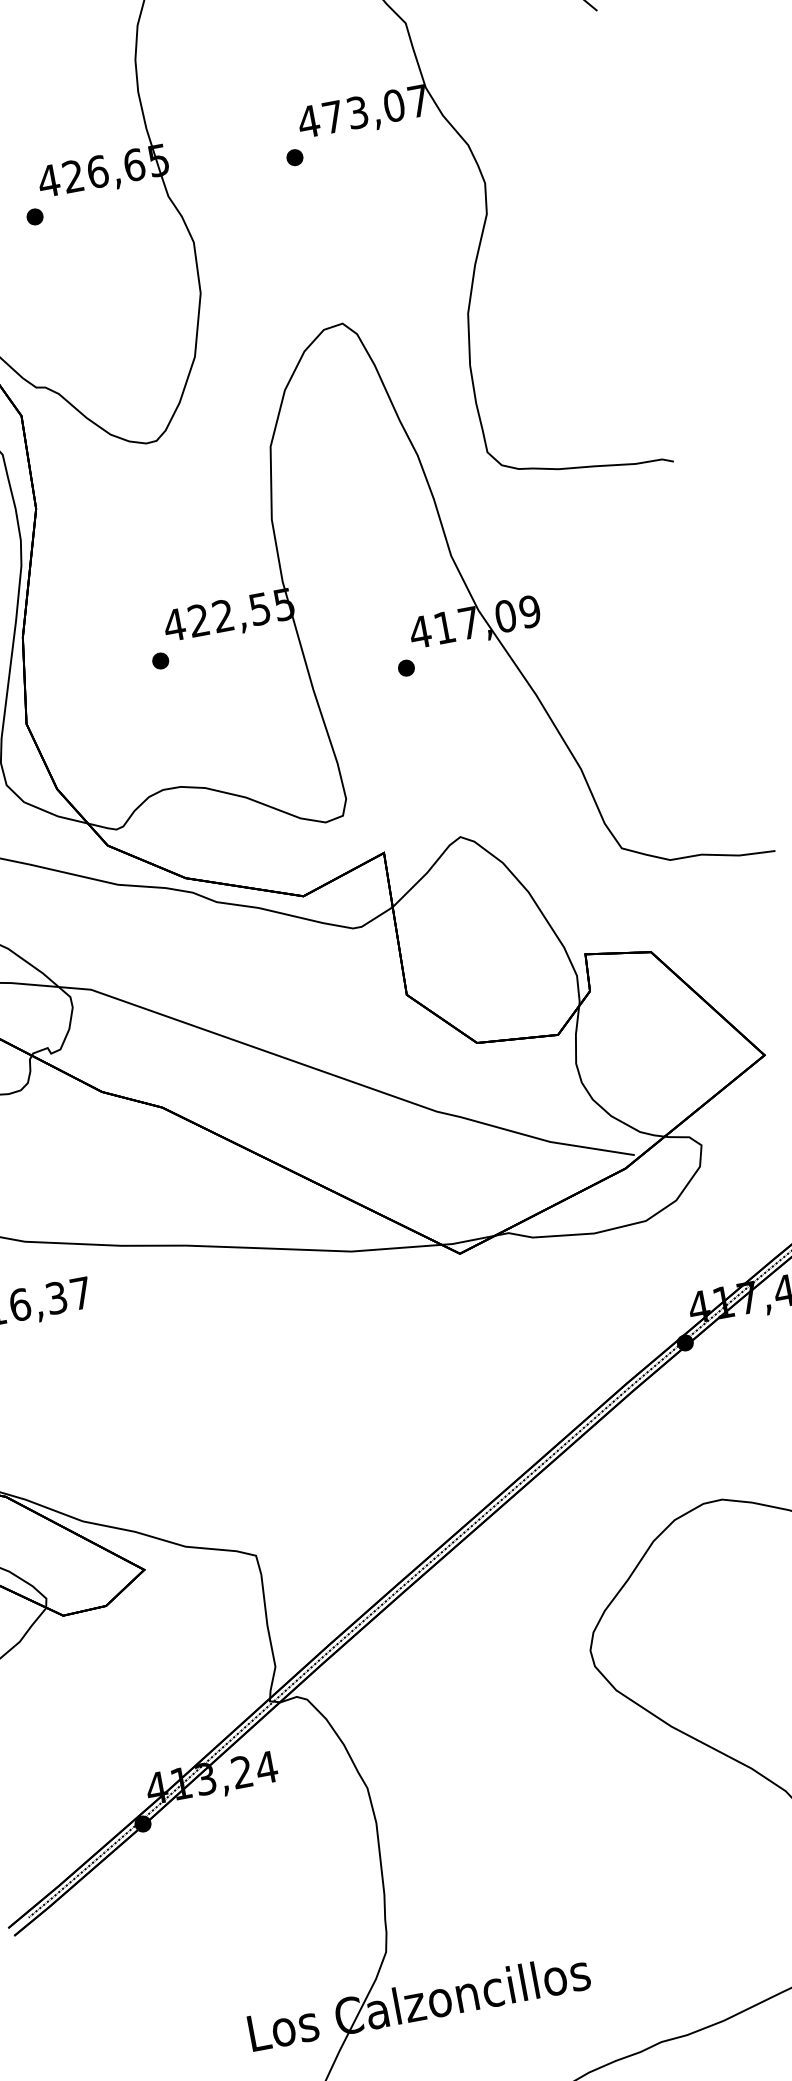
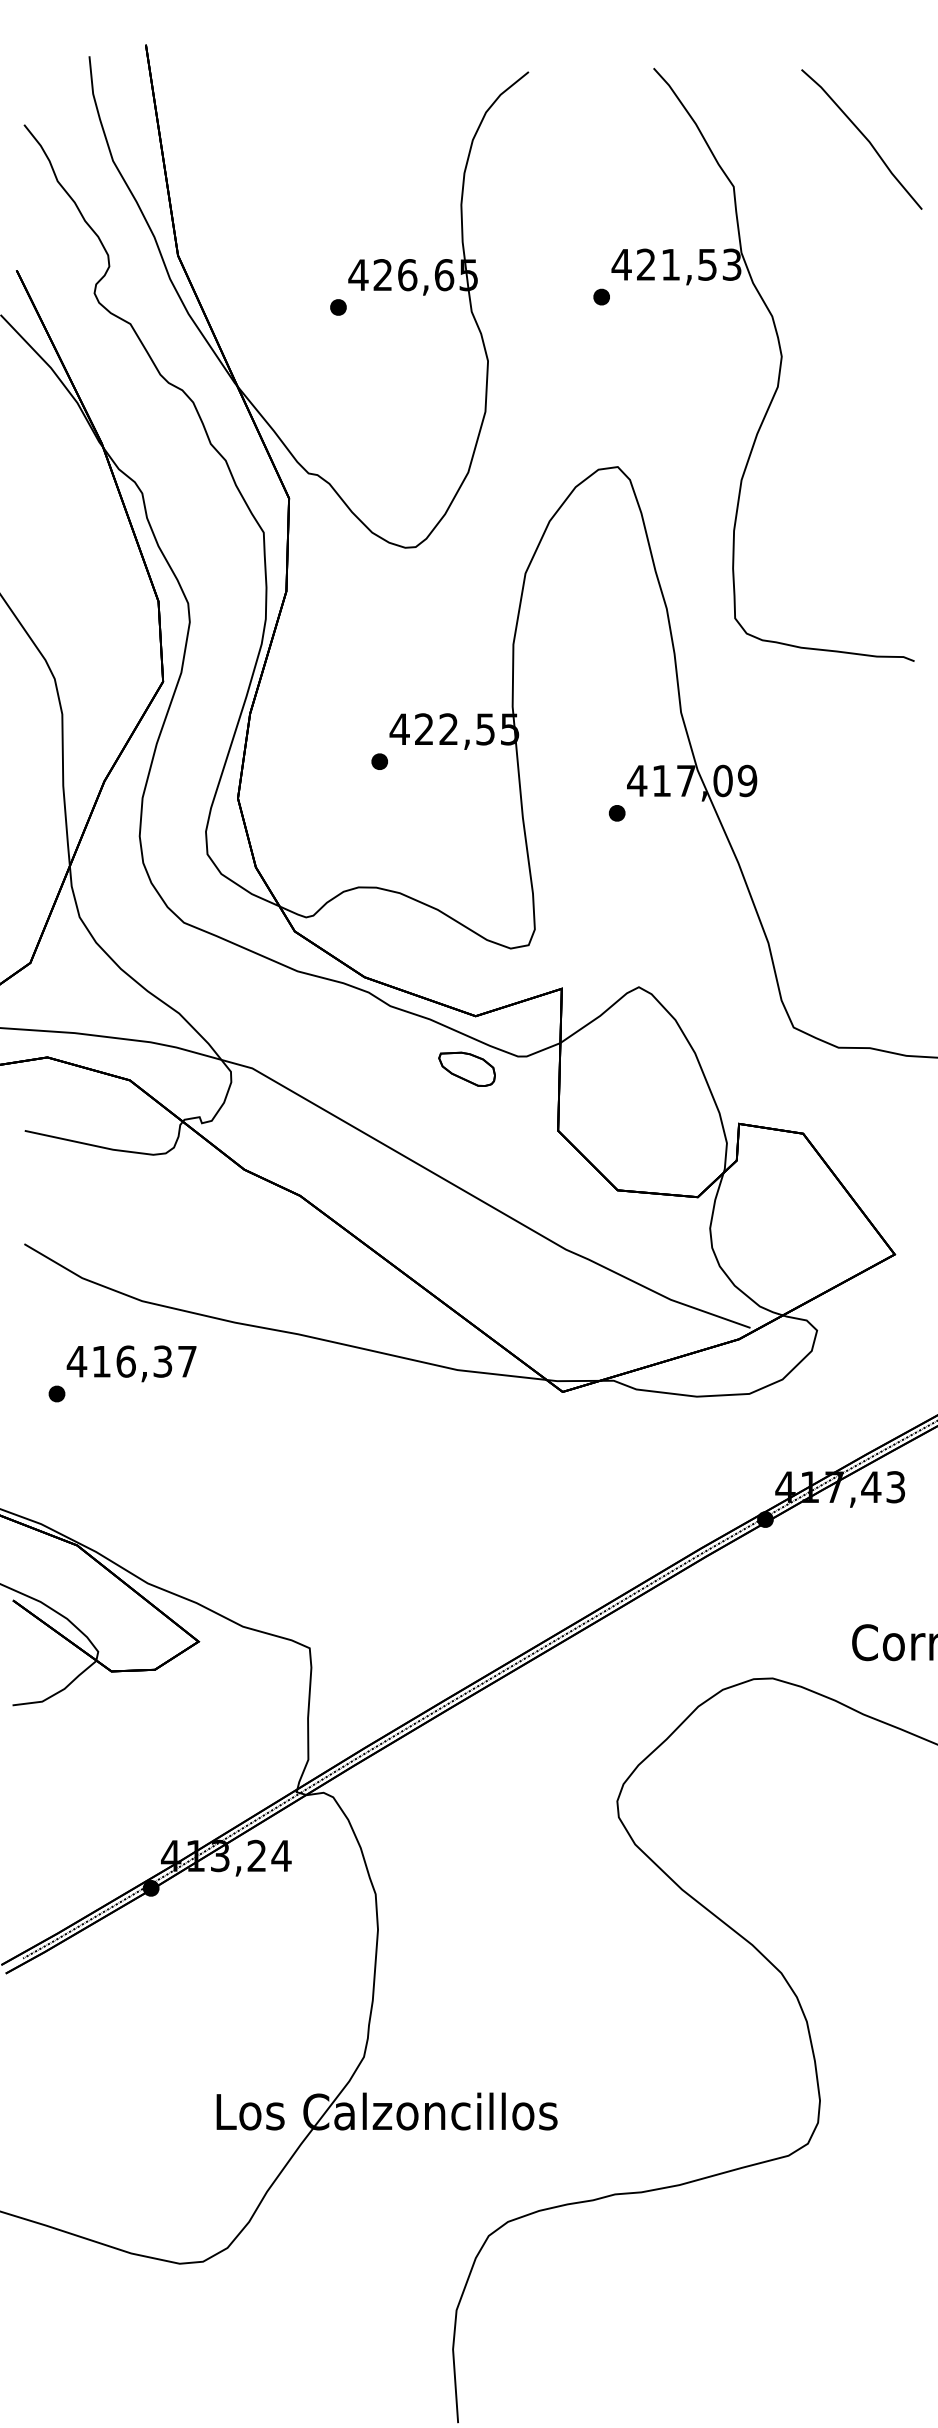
text: (376, 108) -> (689, 264), 473,07 -> 421,53
part: (304, 949) -> (466, 1068), added

